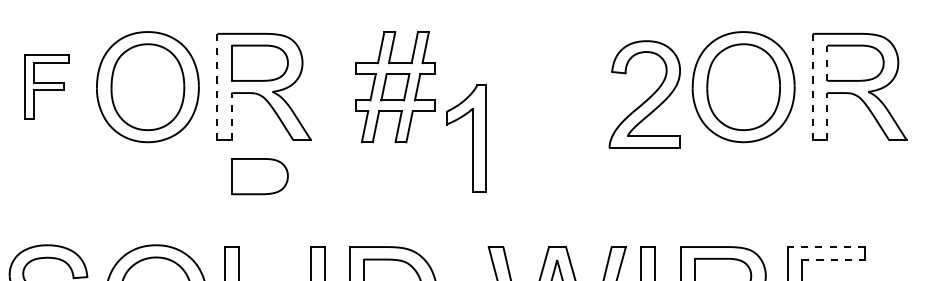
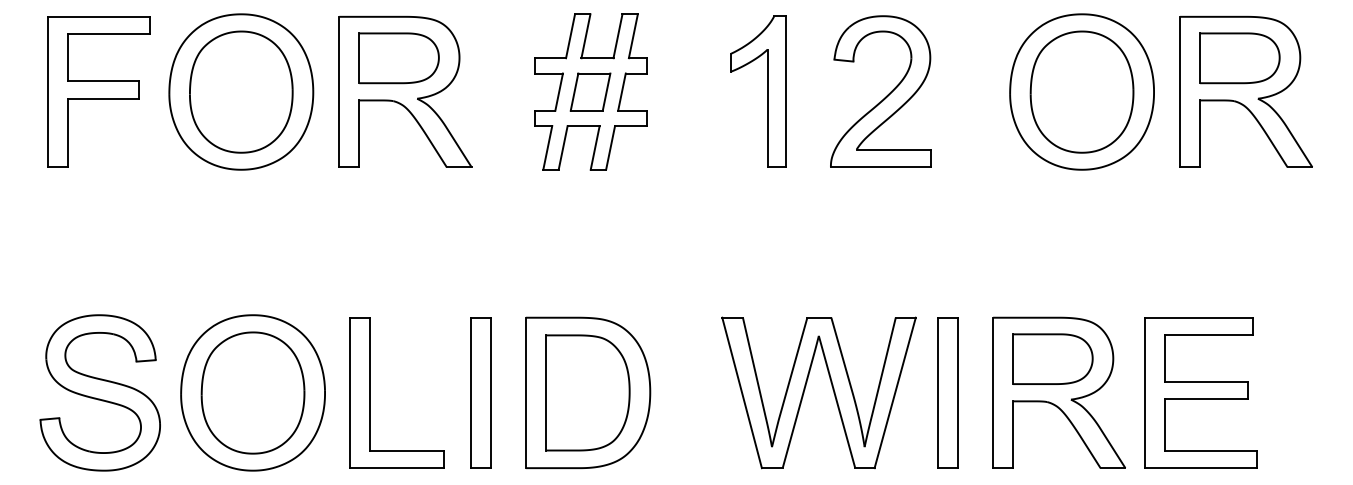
line: (827, 63) -> (1200, 58), dashed -> solid
part: (46, 86) -> (98, 91), size x1.67
line: (217, 87) -> (339, 92), dashed -> solid
line: (813, 87) -> (1180, 92), dashed -> solid
part: (648, 98) -> (885, 96), moved
line: (231, 116) -> (359, 133), dashed -> solid
line: (827, 116) -> (1200, 133), dashed -> solid
part: (472, 138) -> (767, 91), moved
part: (259, 176) -> (398, 218), removed
line: (826, 246) -> (1198, 317), dashed -> solid
line: (833, 259) -> (1209, 335), dashed -> solid

